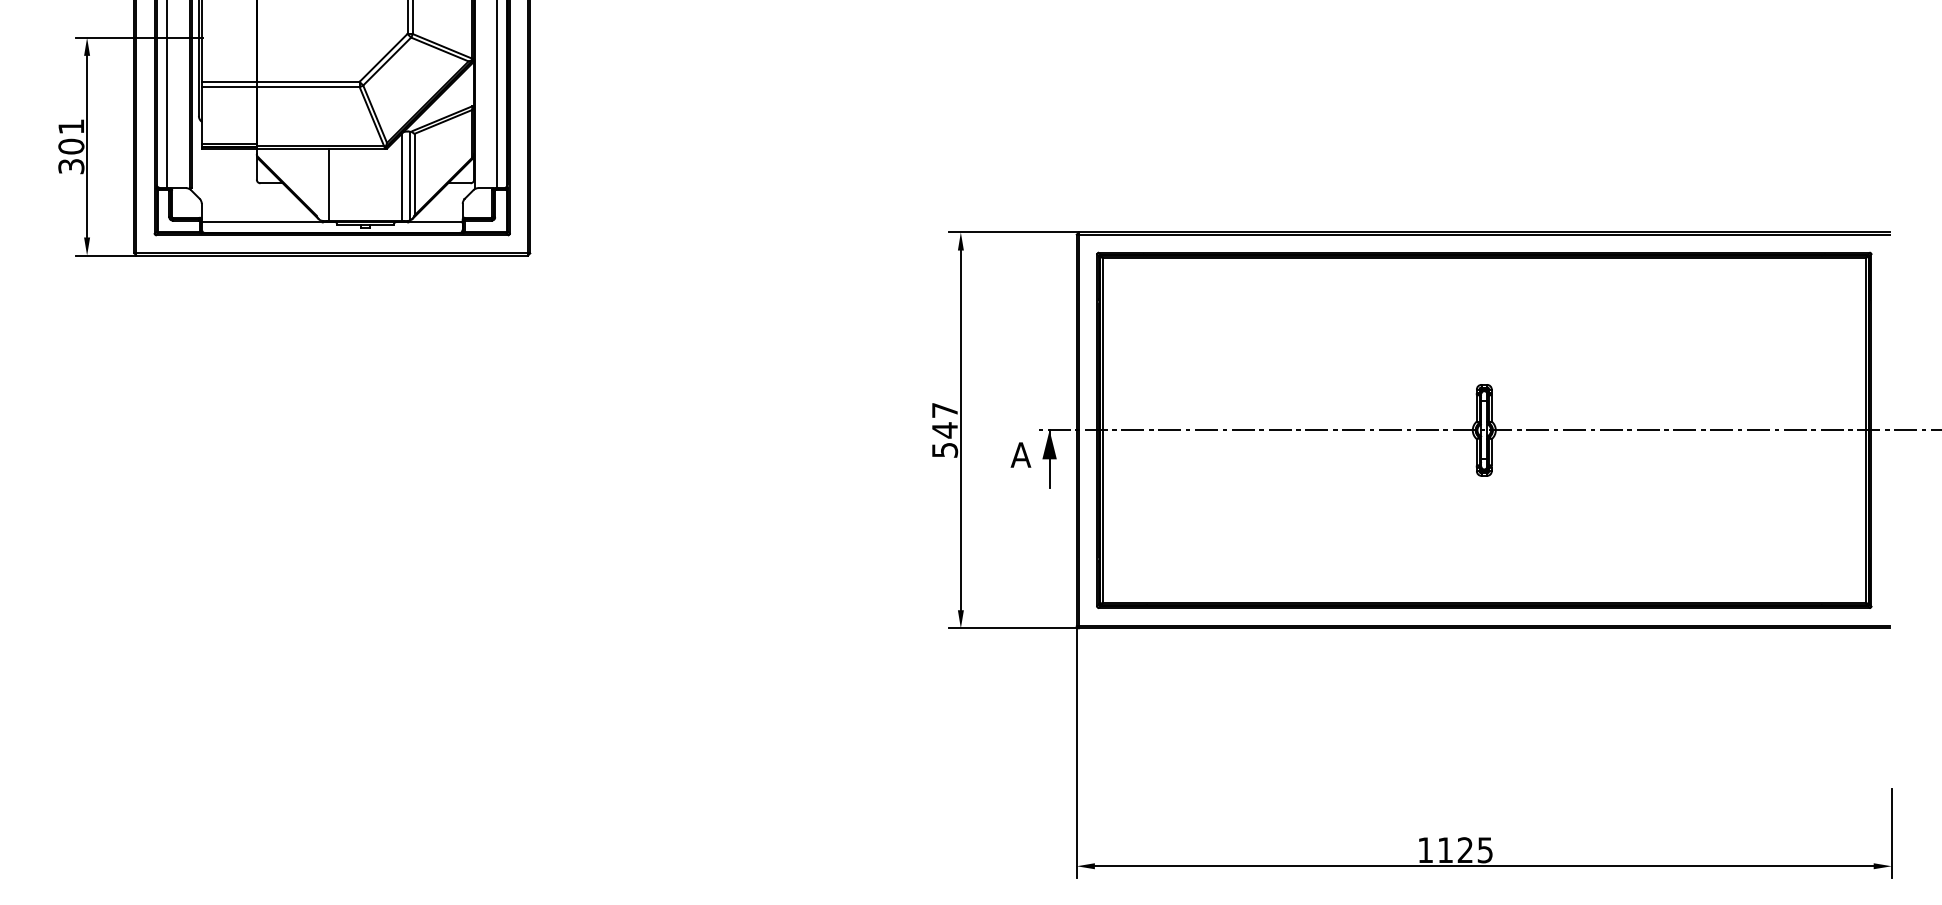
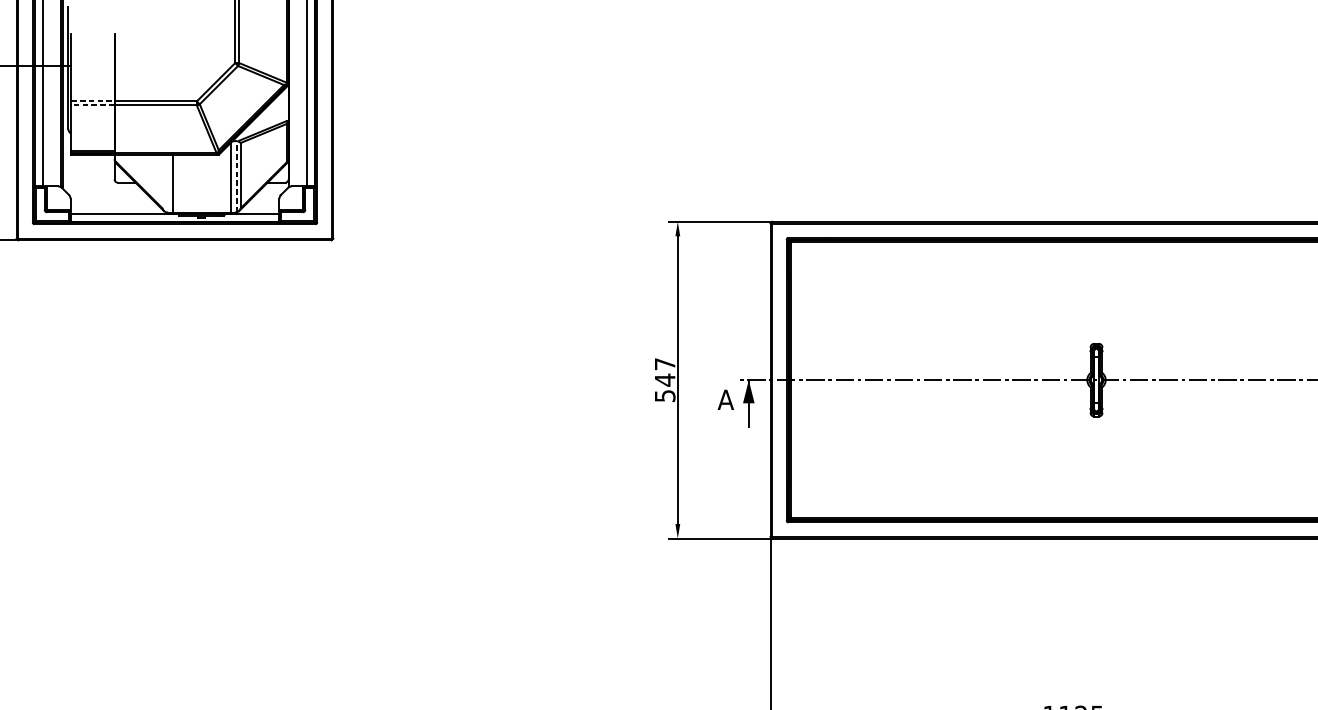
line: (230, 81) -> (93, 101), solid -> dashed
line: (229, 87) -> (92, 105), solid -> dashed
line: (410, 175) -> (237, 176), solid -> dashed

